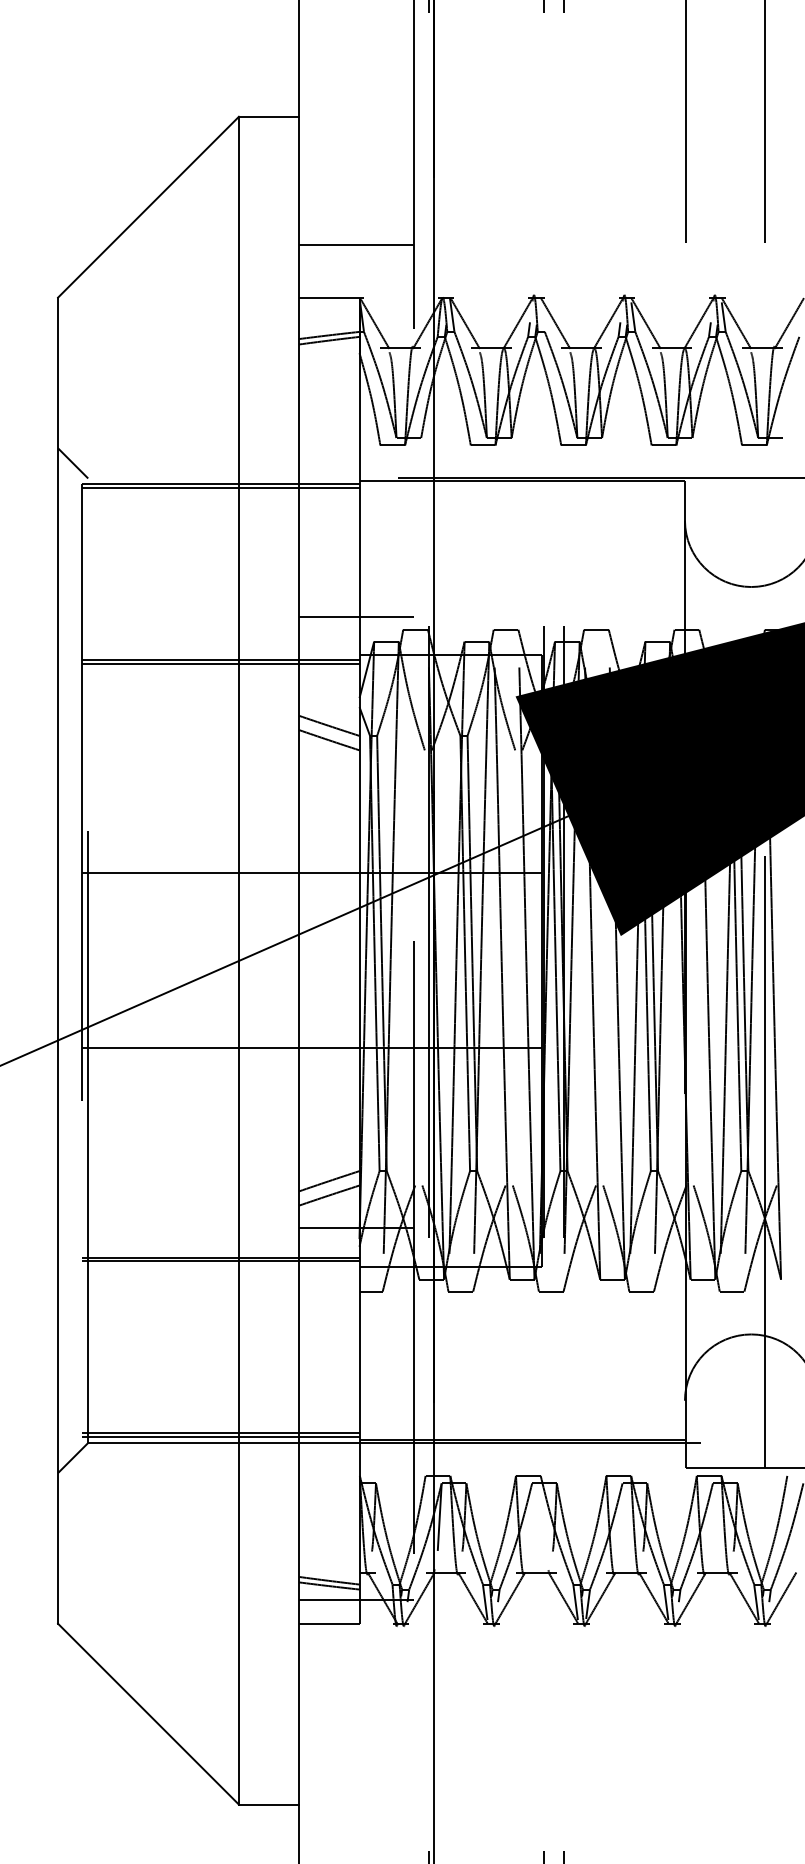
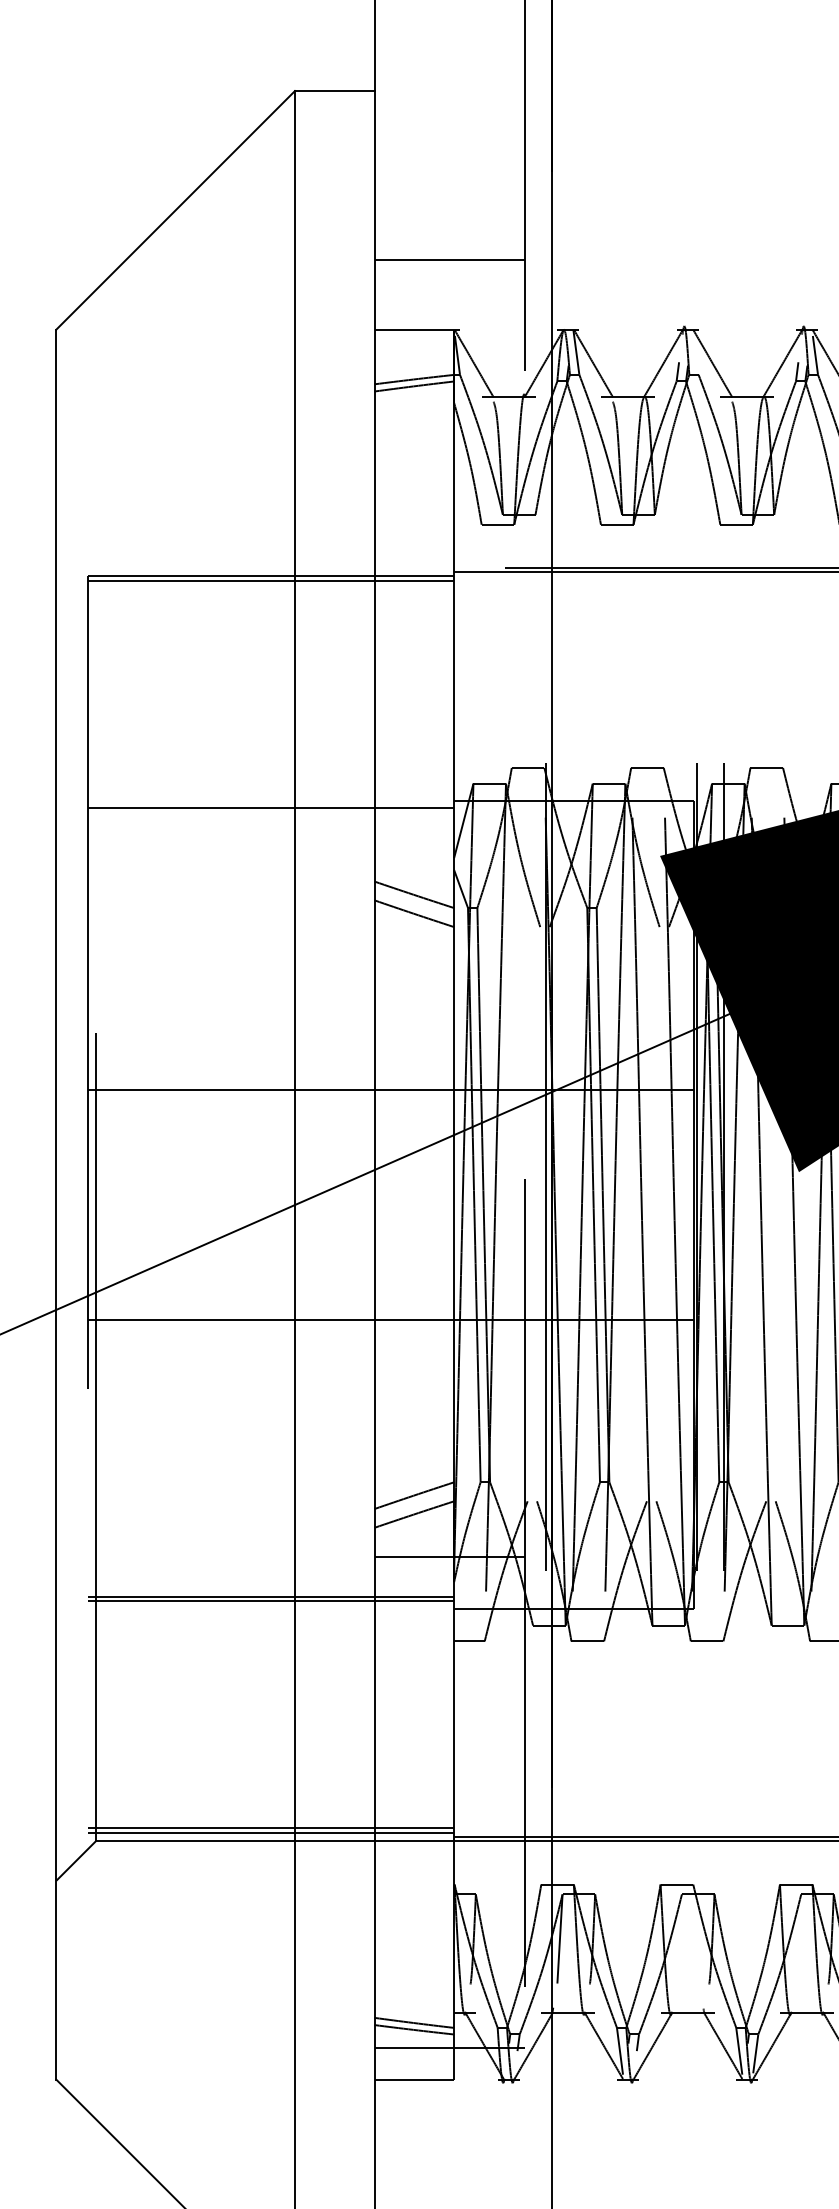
line: (73, 463) -> (76, 548), removed
line: (356, 617) -> (450, 751), removed
line: (220, 663) -> (270, 812), removed

